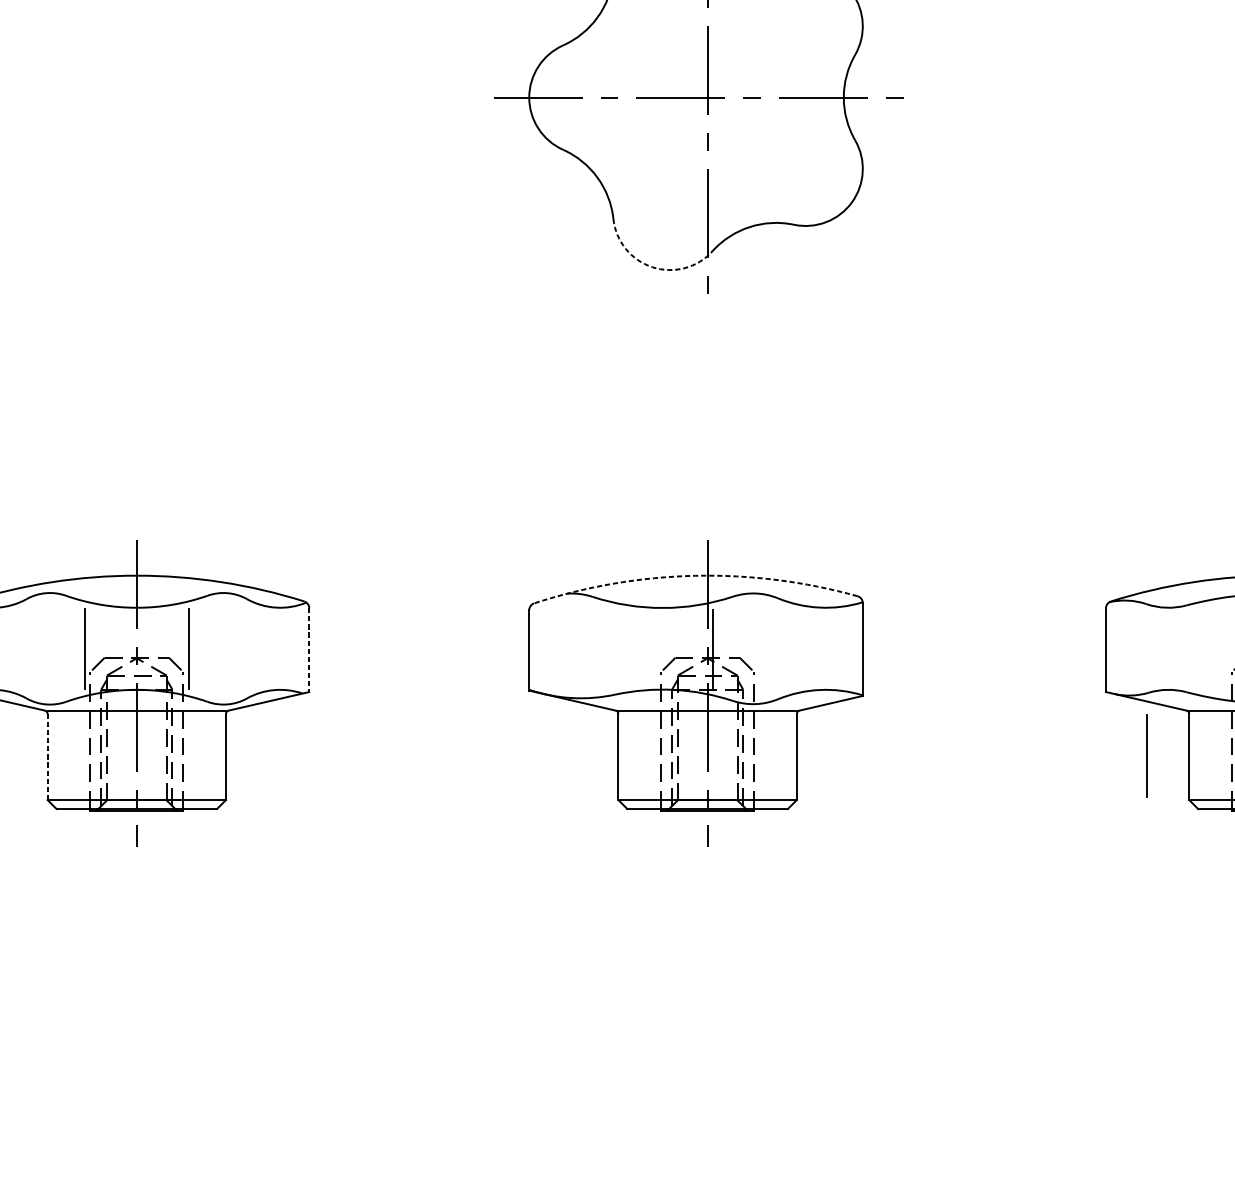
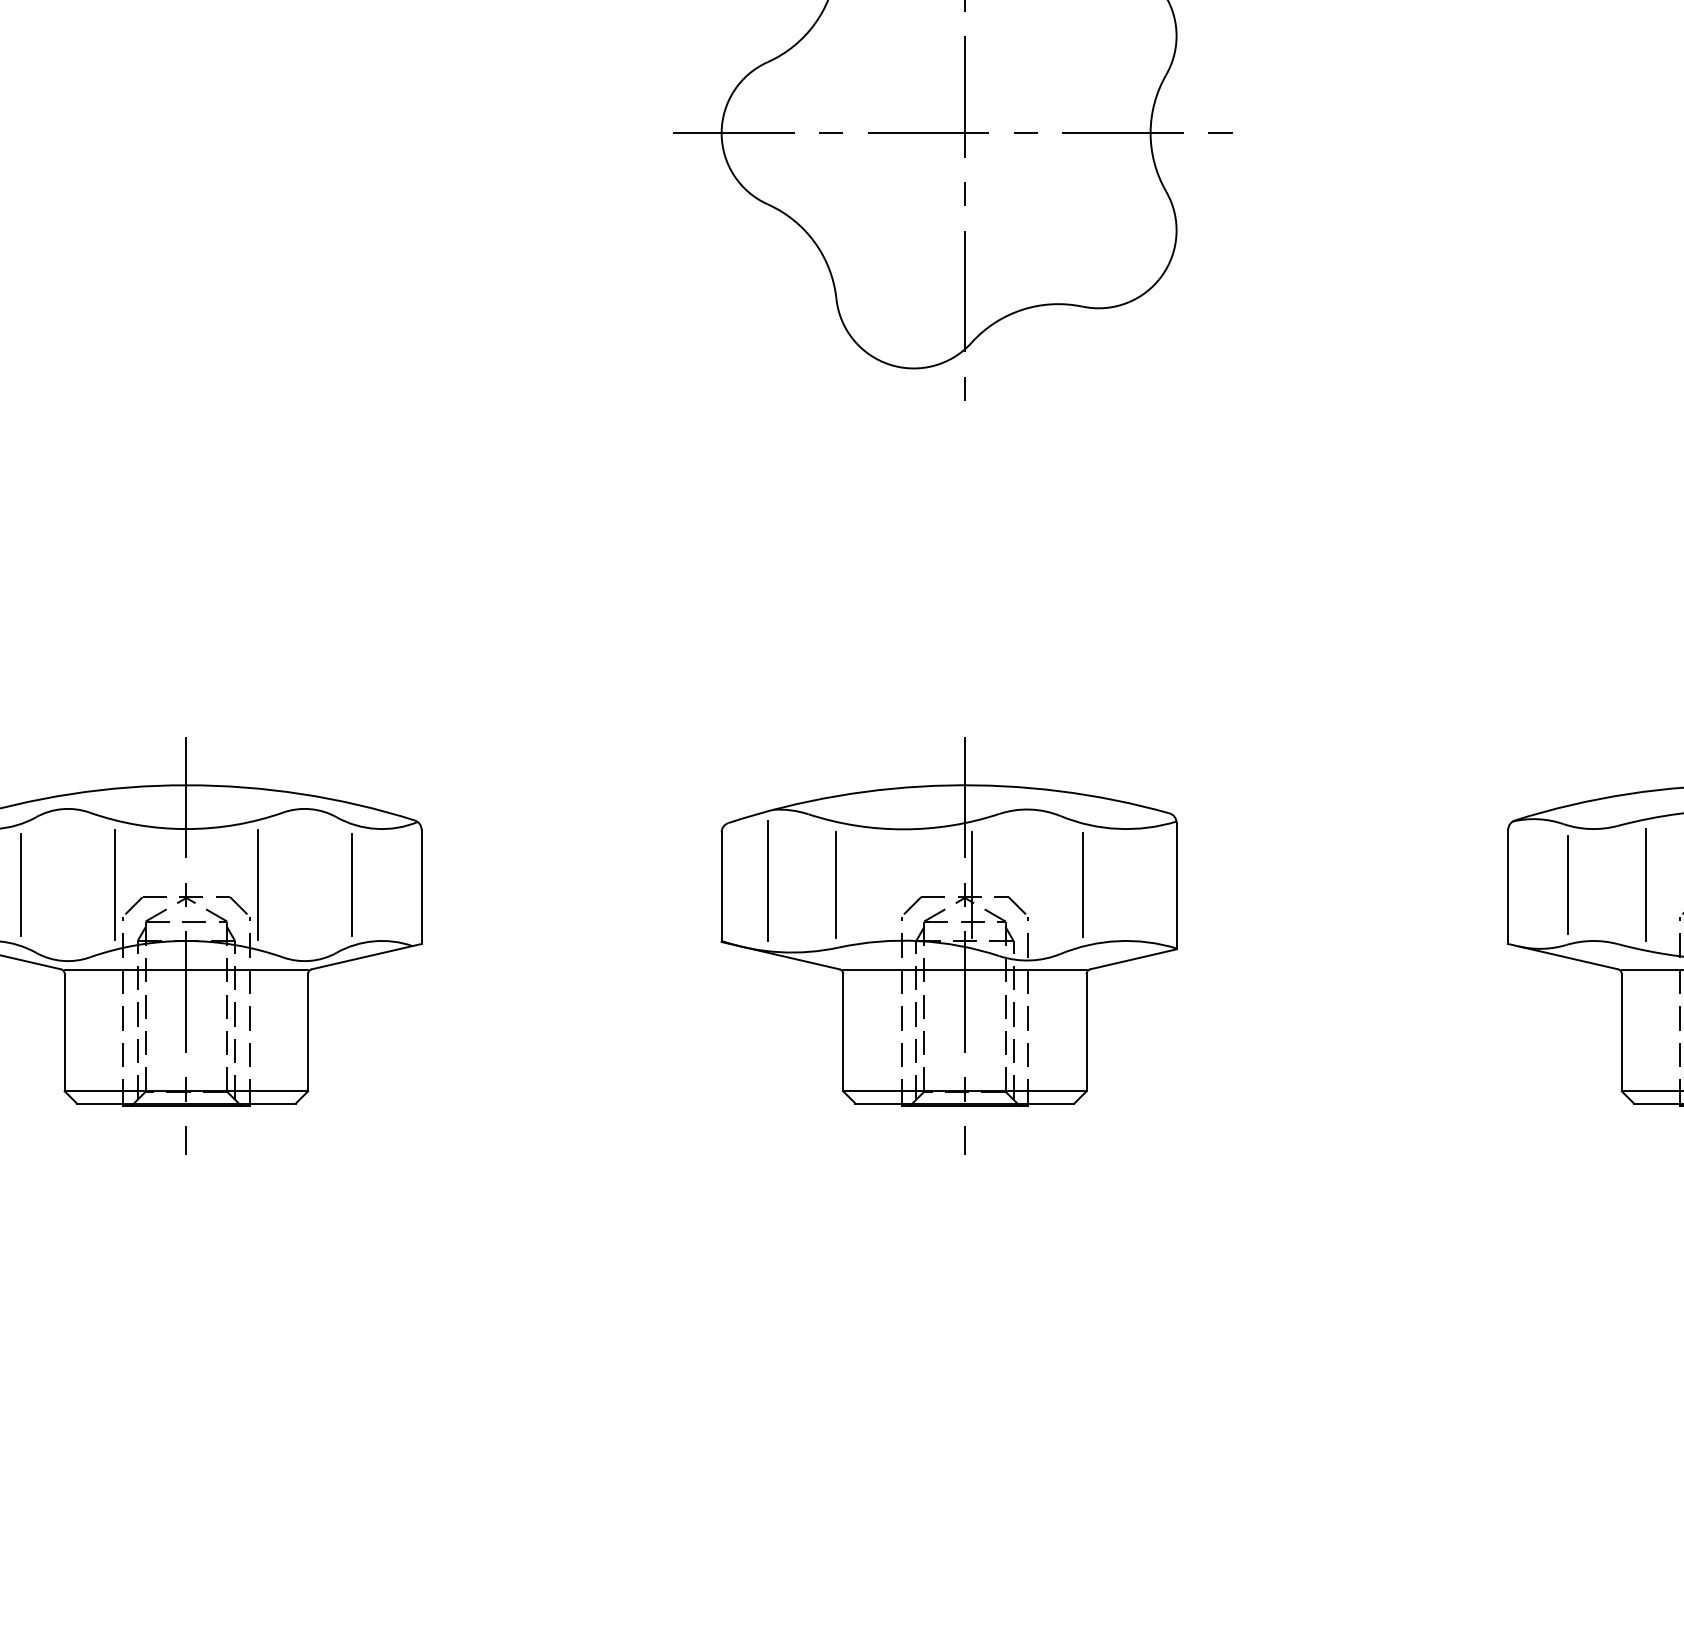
arc: (652, 267) -> (889, 364), dashed -> solid
arc: (695, 575) -> (948, 785), dashed -> solid
line: (562, 646) -> (767, 881), added
line: (15, 648) -> (20, 884), added
line: (257, 648) -> (351, 884), added
line: (613, 648) -> (836, 884), added
line: (793, 648) -> (1082, 884), added
line: (1149, 648) -> (1567, 884), added
line: (309, 650) -> (421, 887), dashed -> solid
line: (1146, 755) -> (1645, 884), moved
line: (47, 756) -> (64, 1032), dashed -> solid

